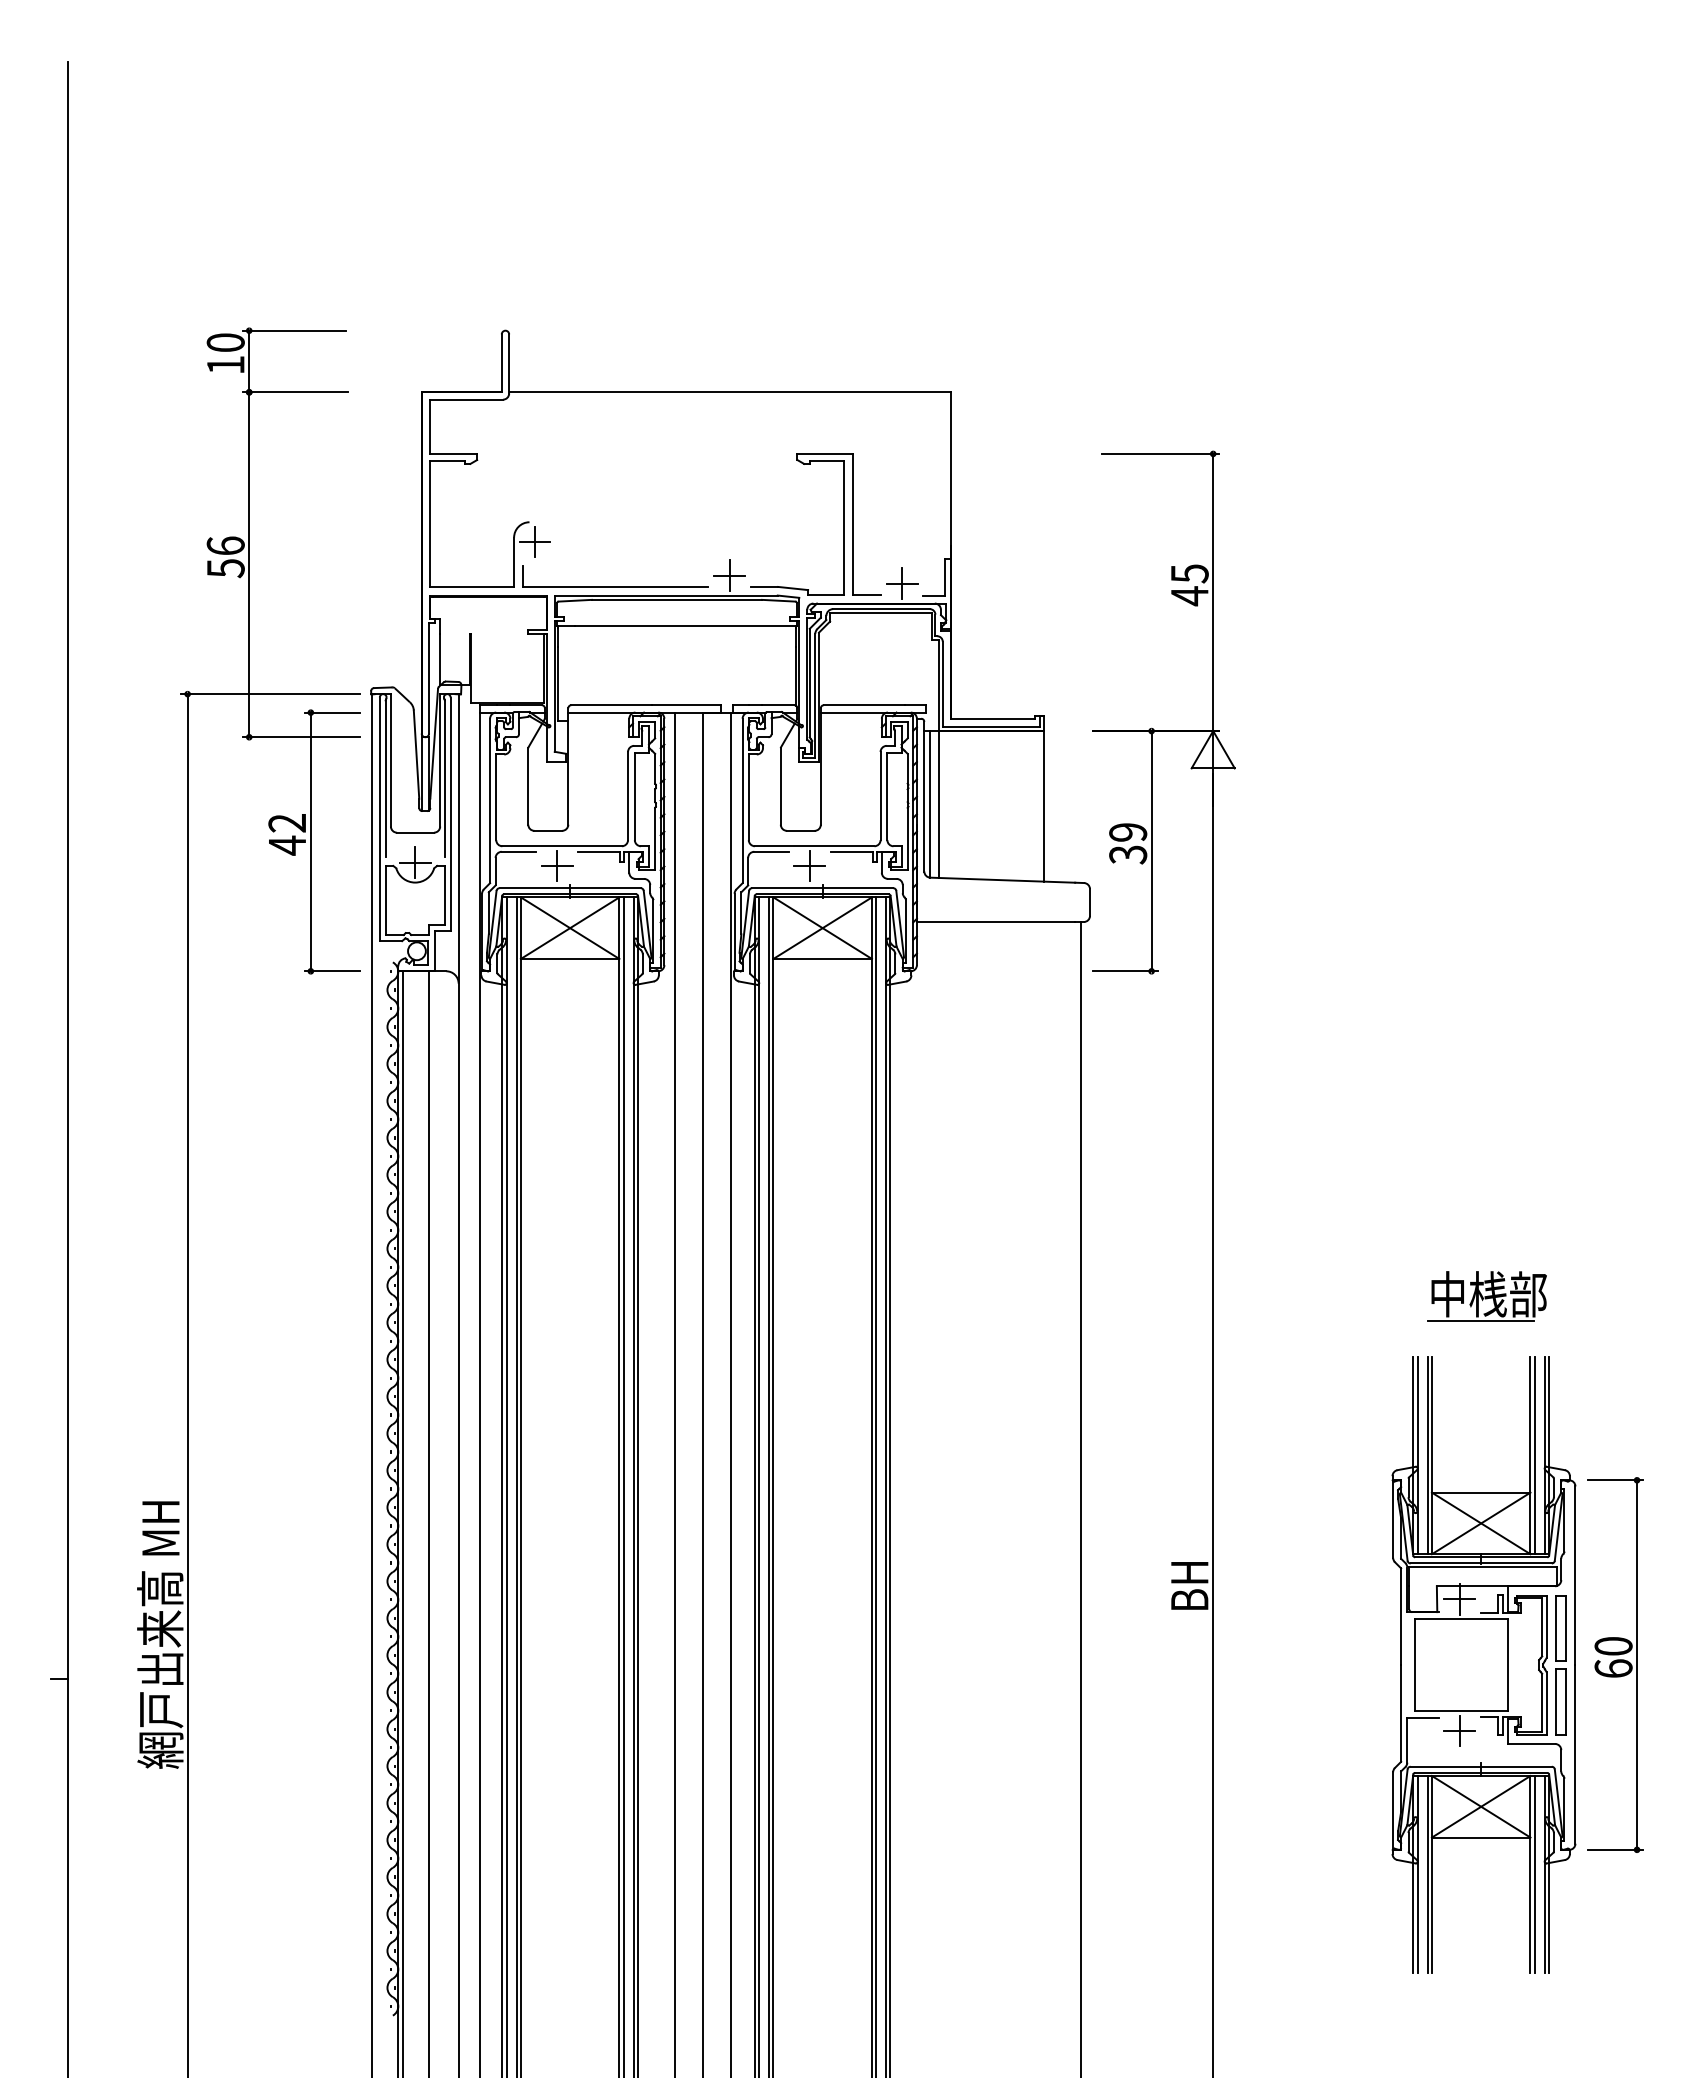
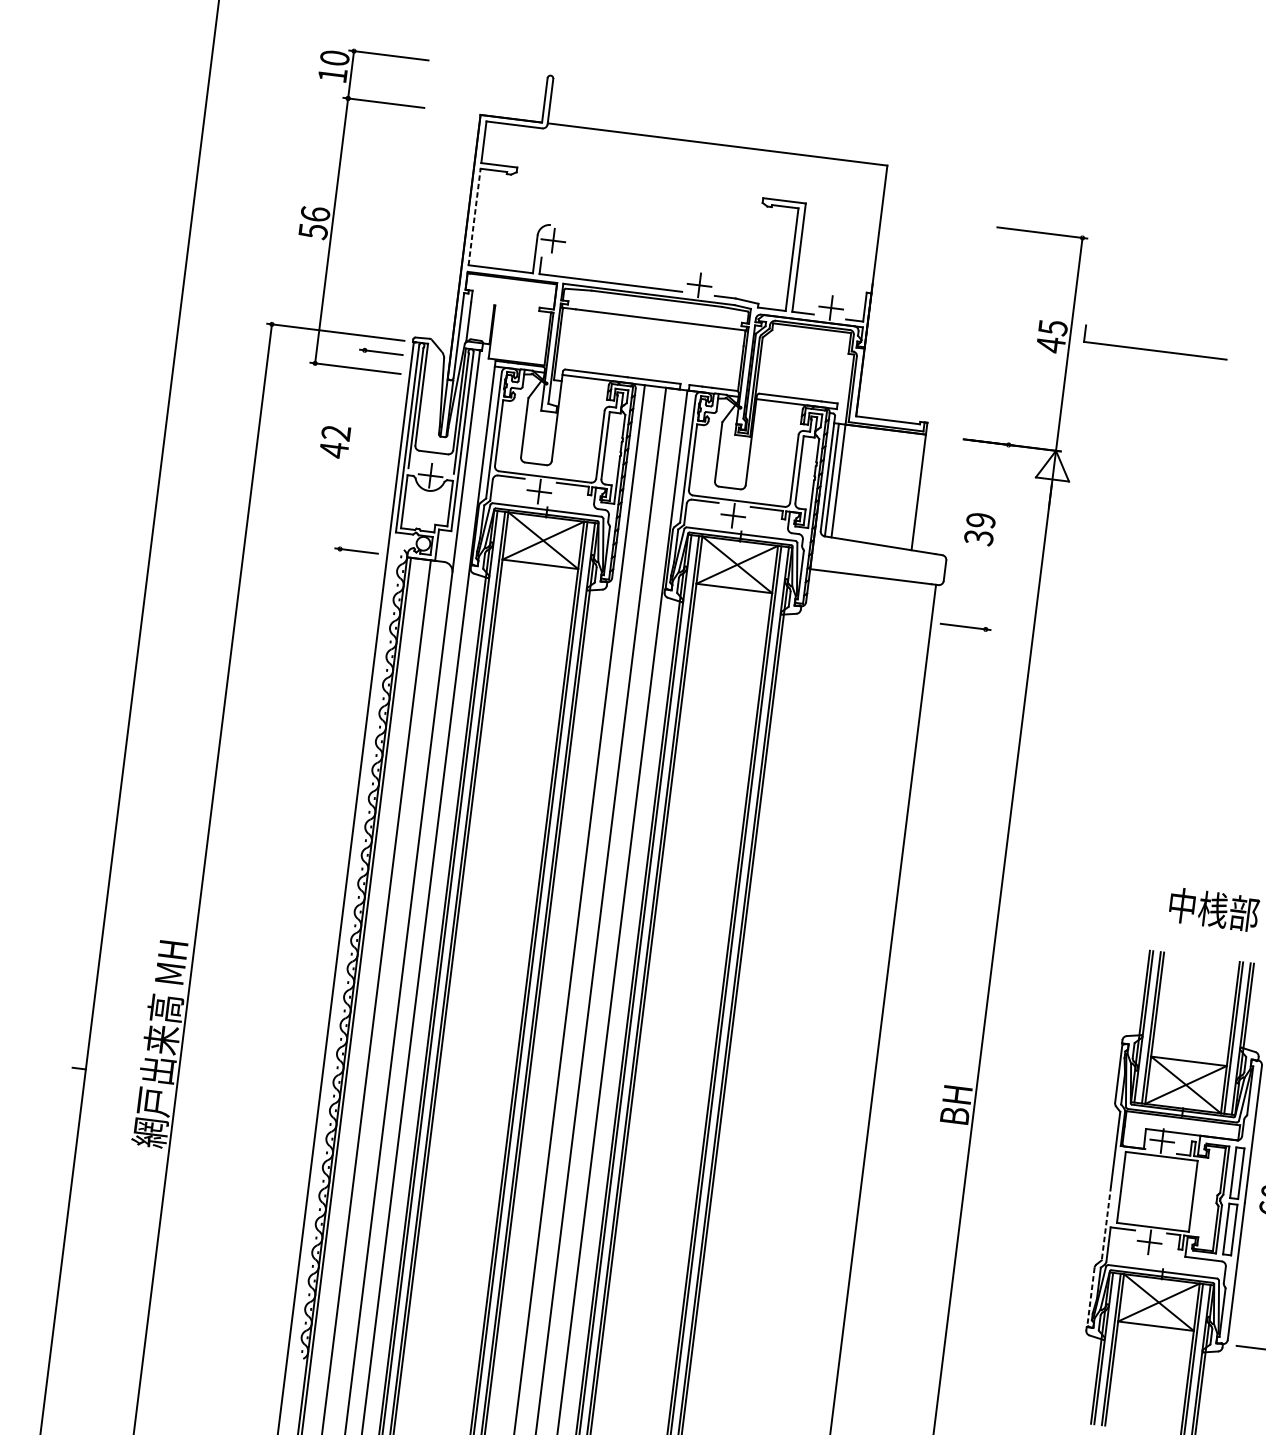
line: (430, 524) -> (474, 217), solid -> dashed
part: (1324, 586) -> (1155, 350), added
line: (310, 841) -> (352, 449), removed
line: (1151, 851) -> (997, 537), removed
line: (1480, 1320) -> (1204, 929), removed
line: (1401, 1713) -> (1106, 1223), solid -> dashed
line: (1393, 1811) -> (1091, 1297), solid -> dashed

